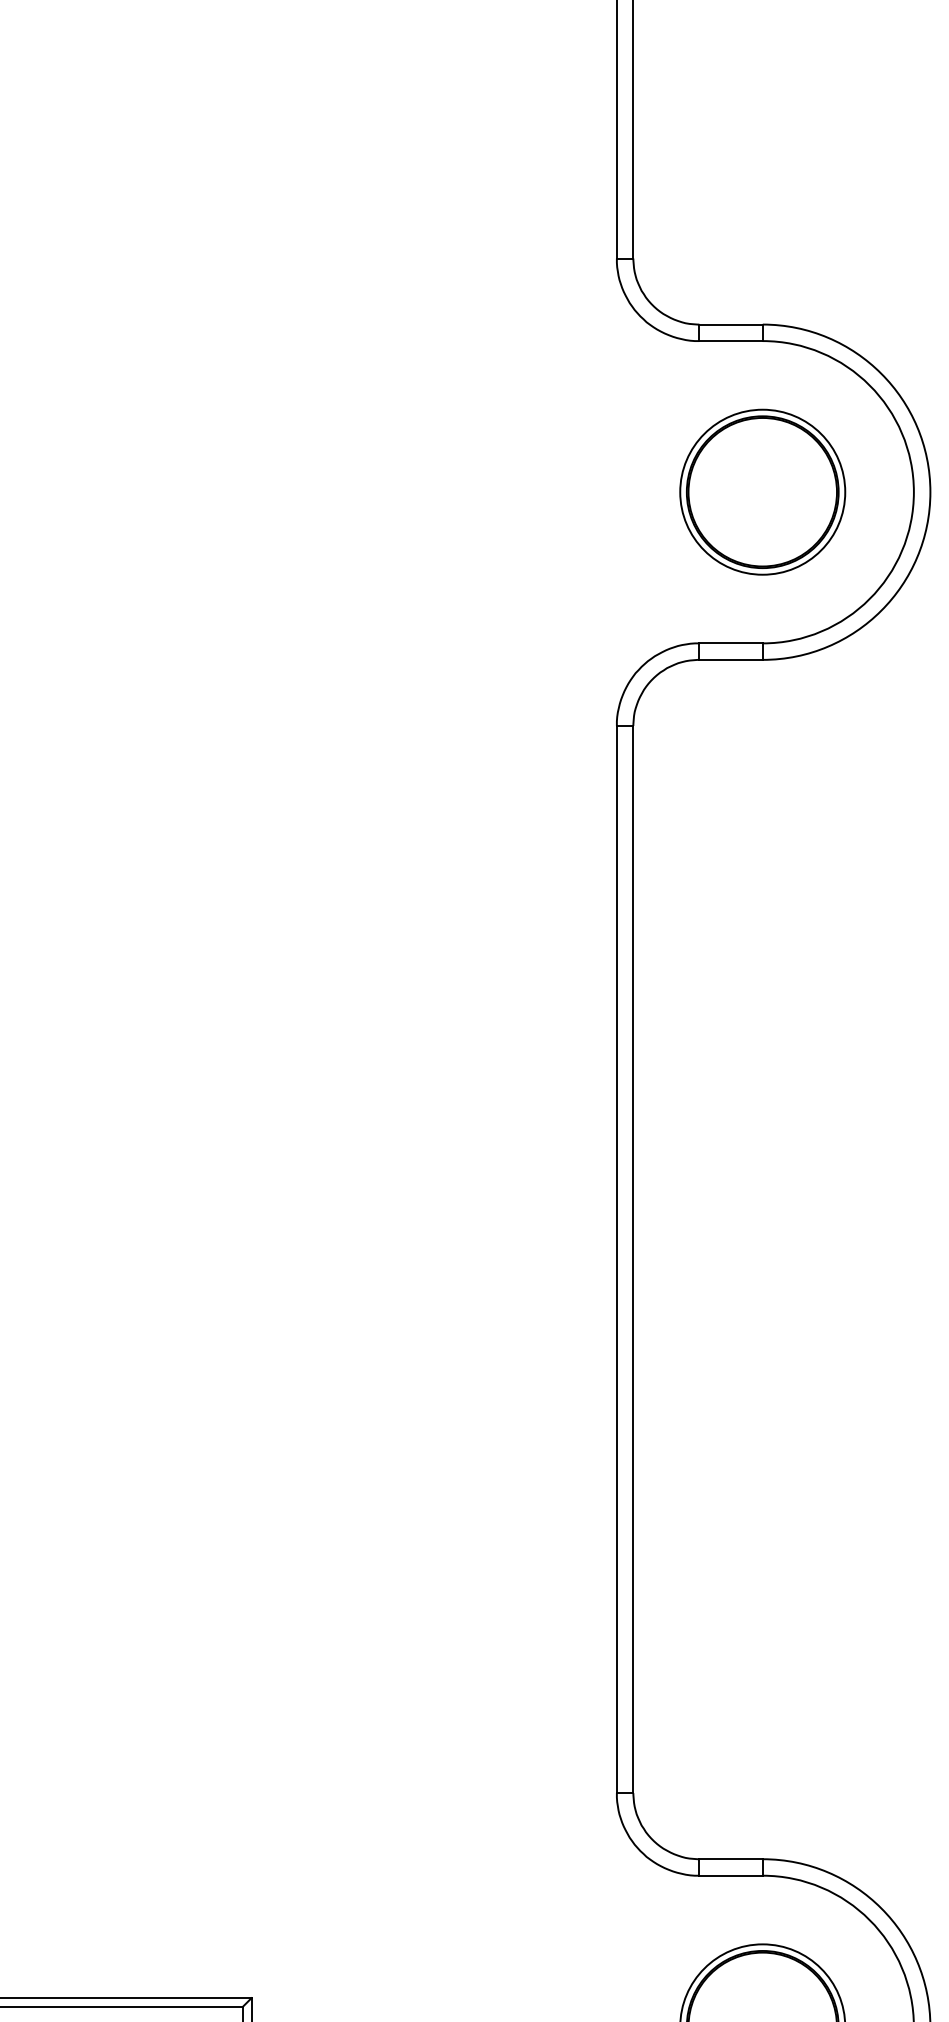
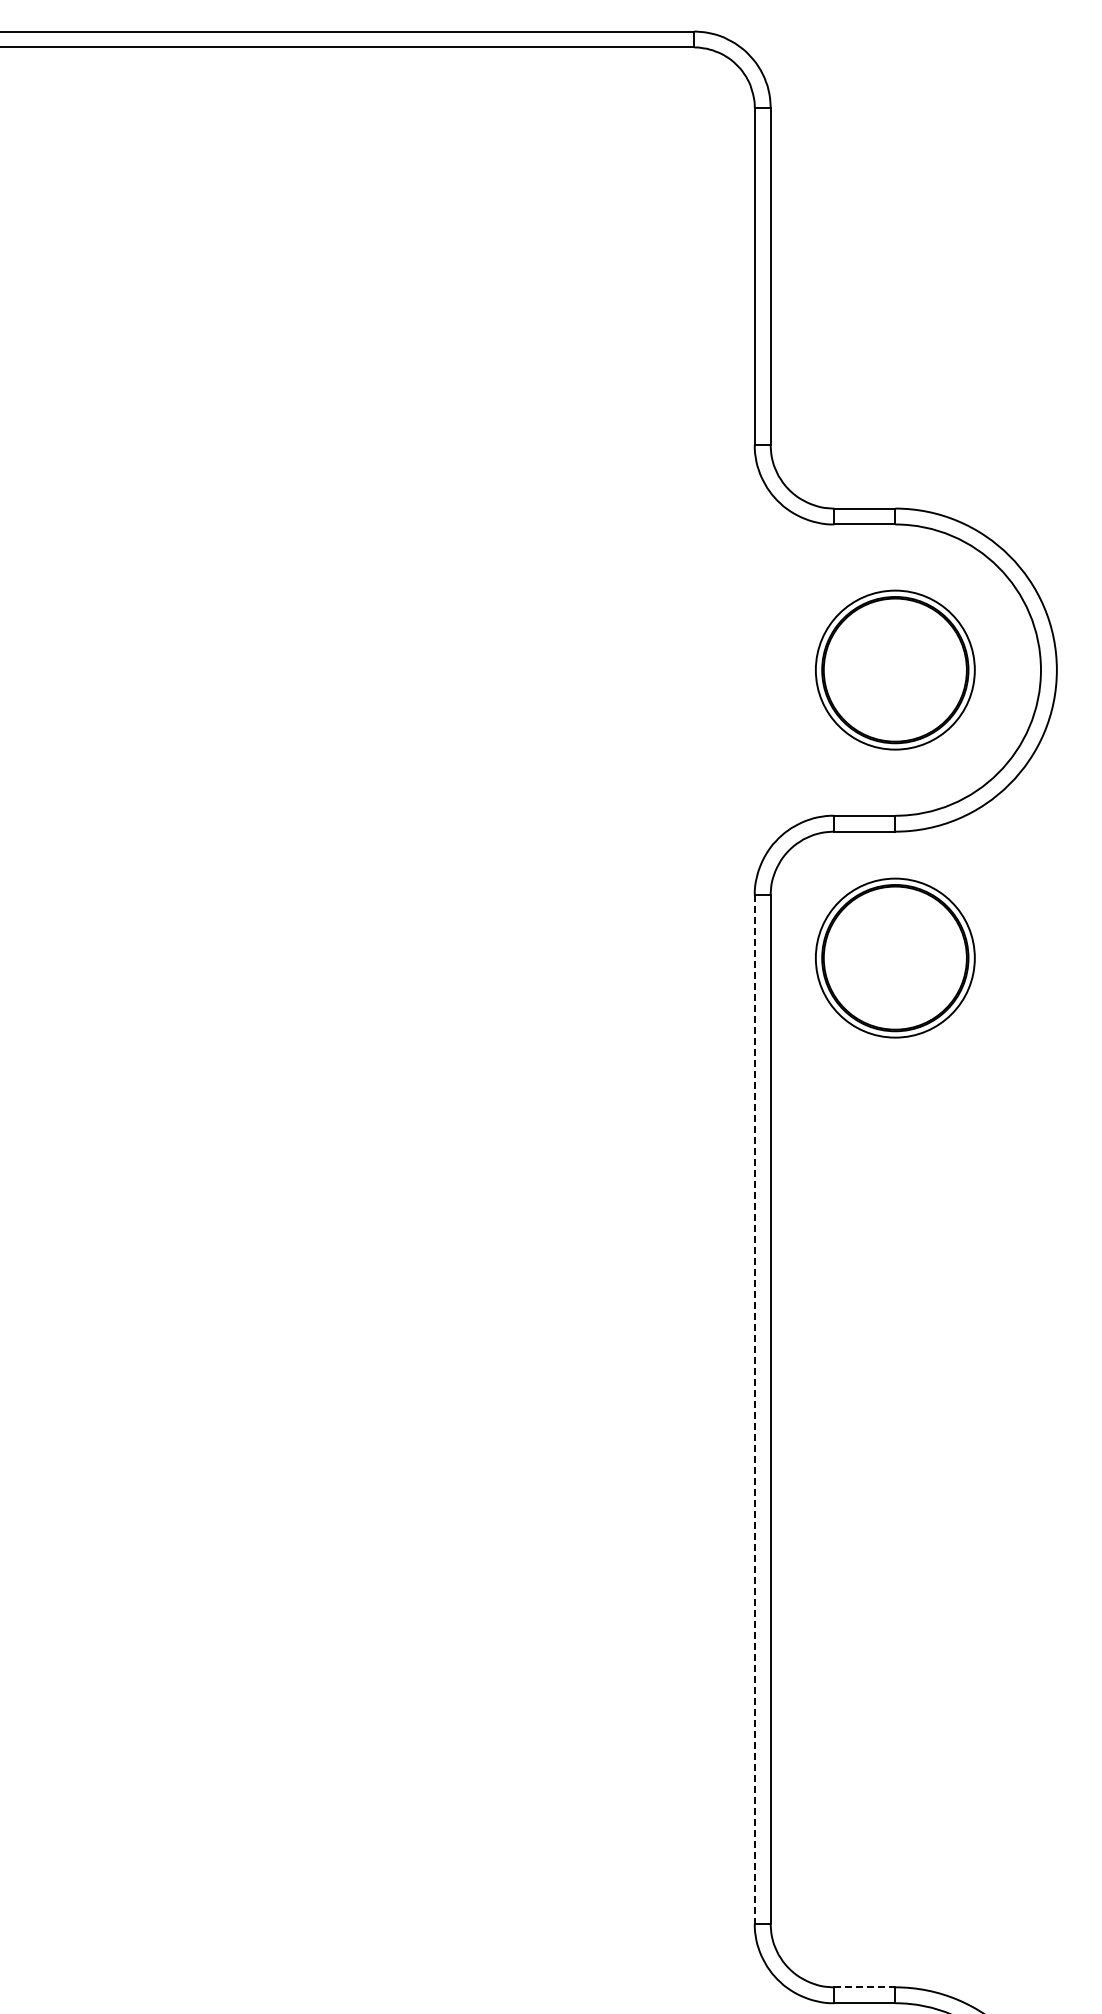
part: (762, 790) -> (895, 957), added
line: (616, 1260) -> (754, 1410), solid -> dashed
line: (730, 1859) -> (864, 1987), solid -> dashed

